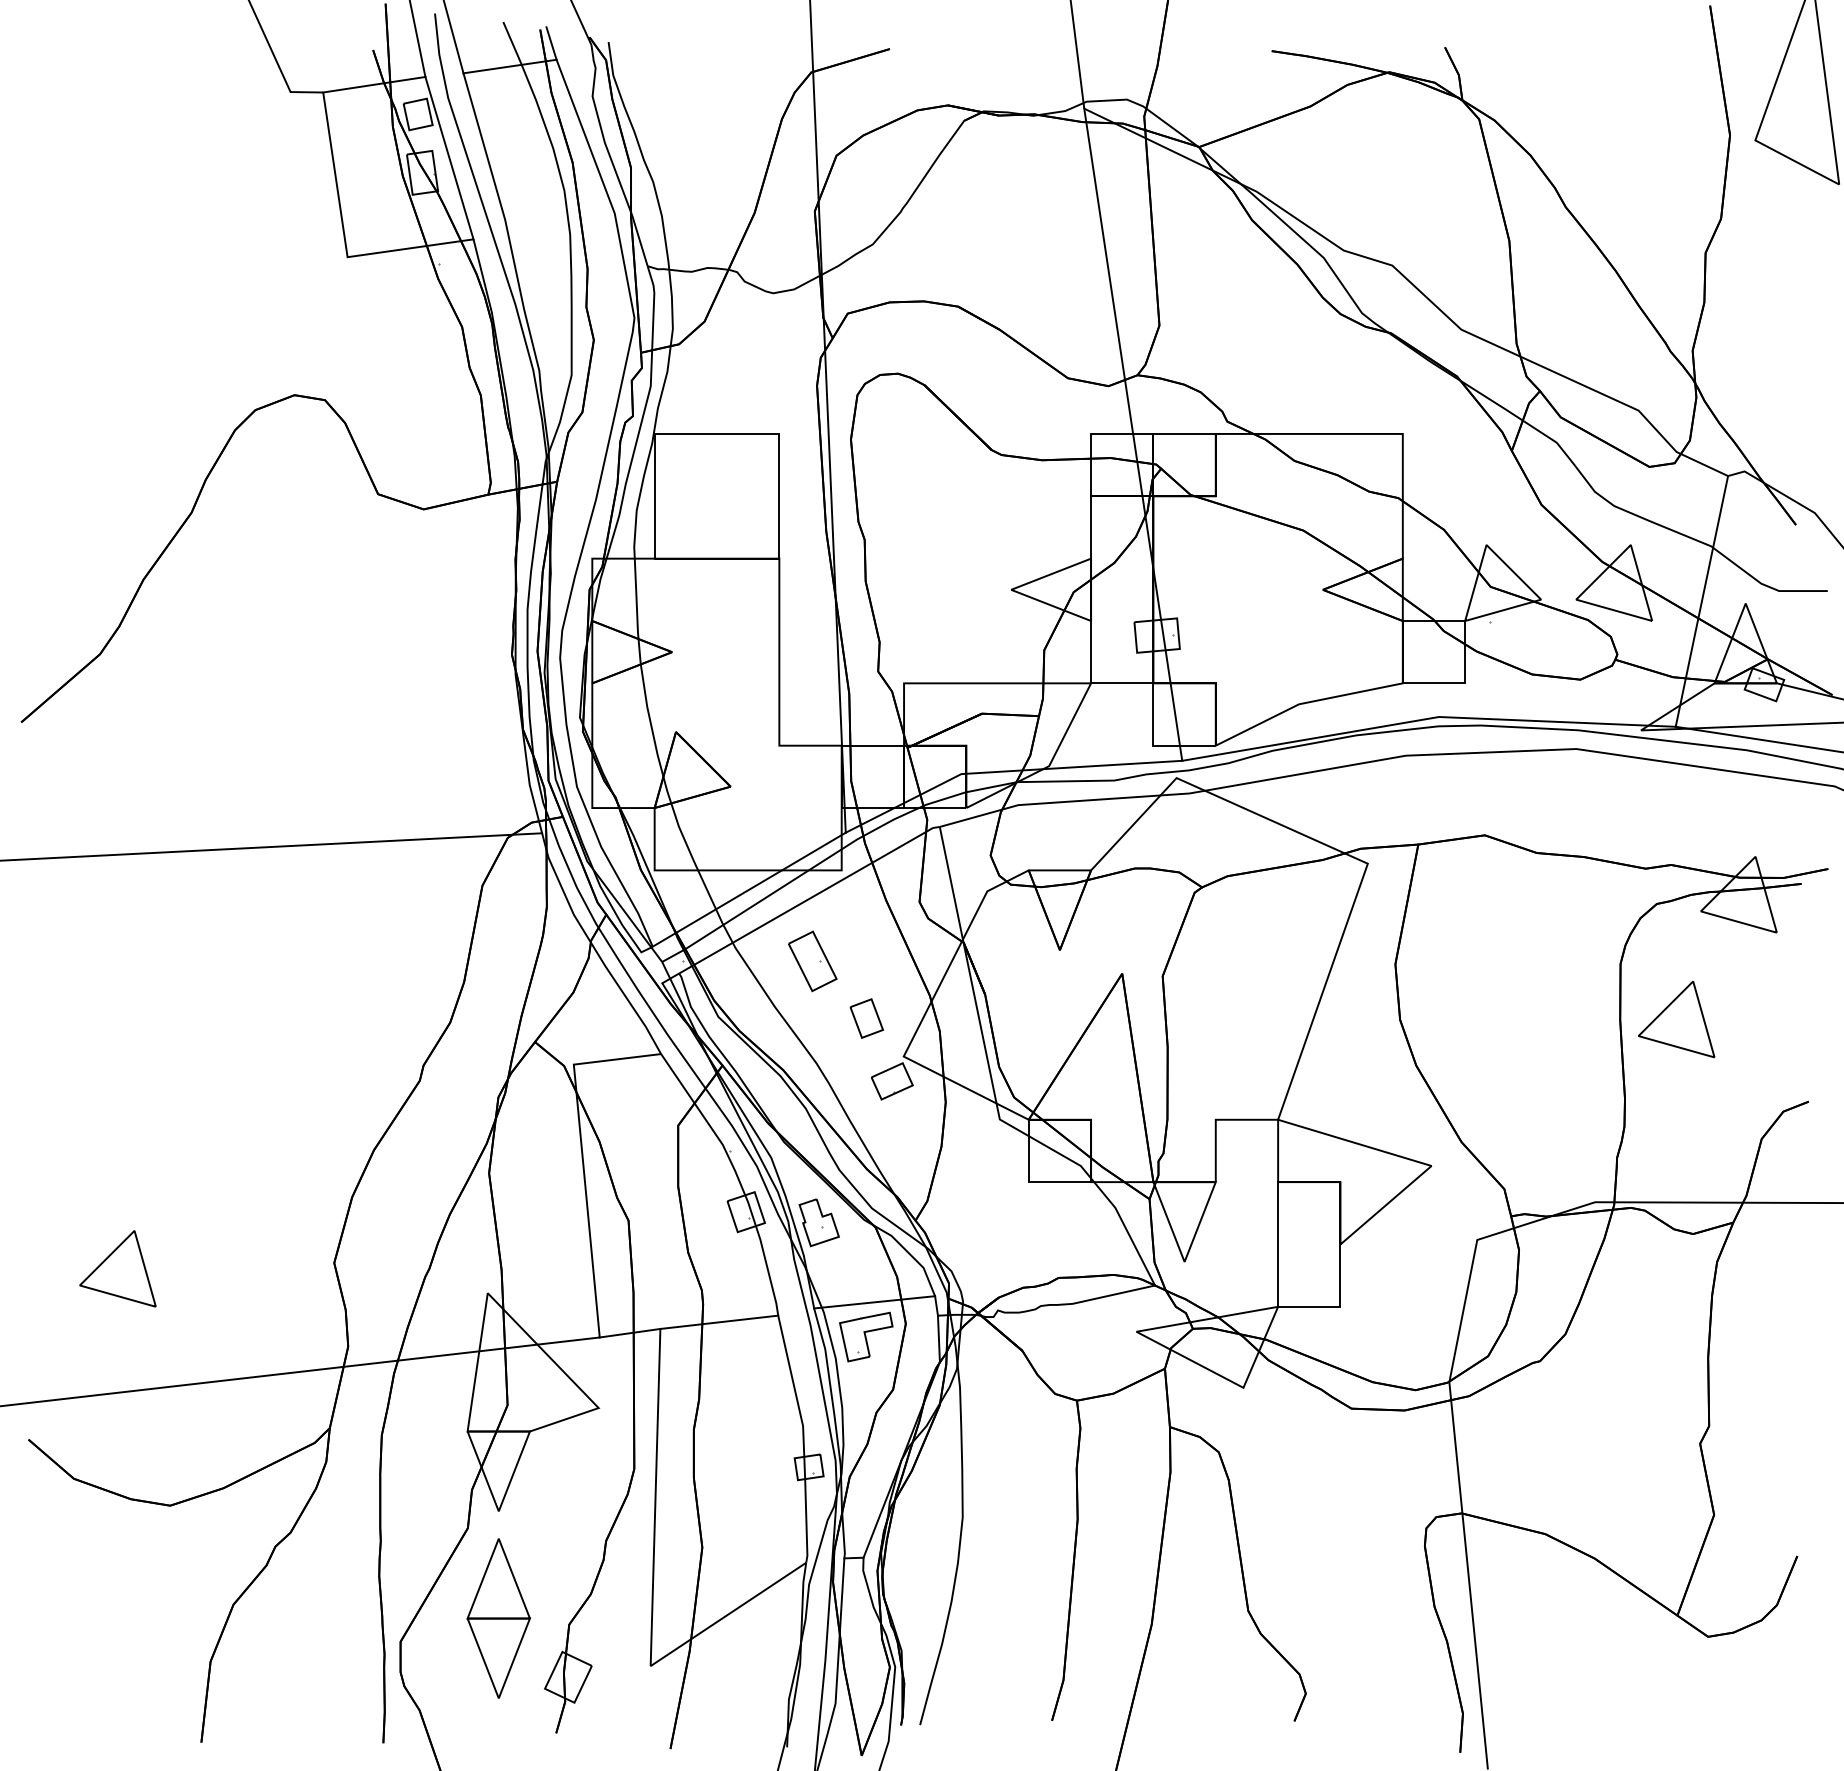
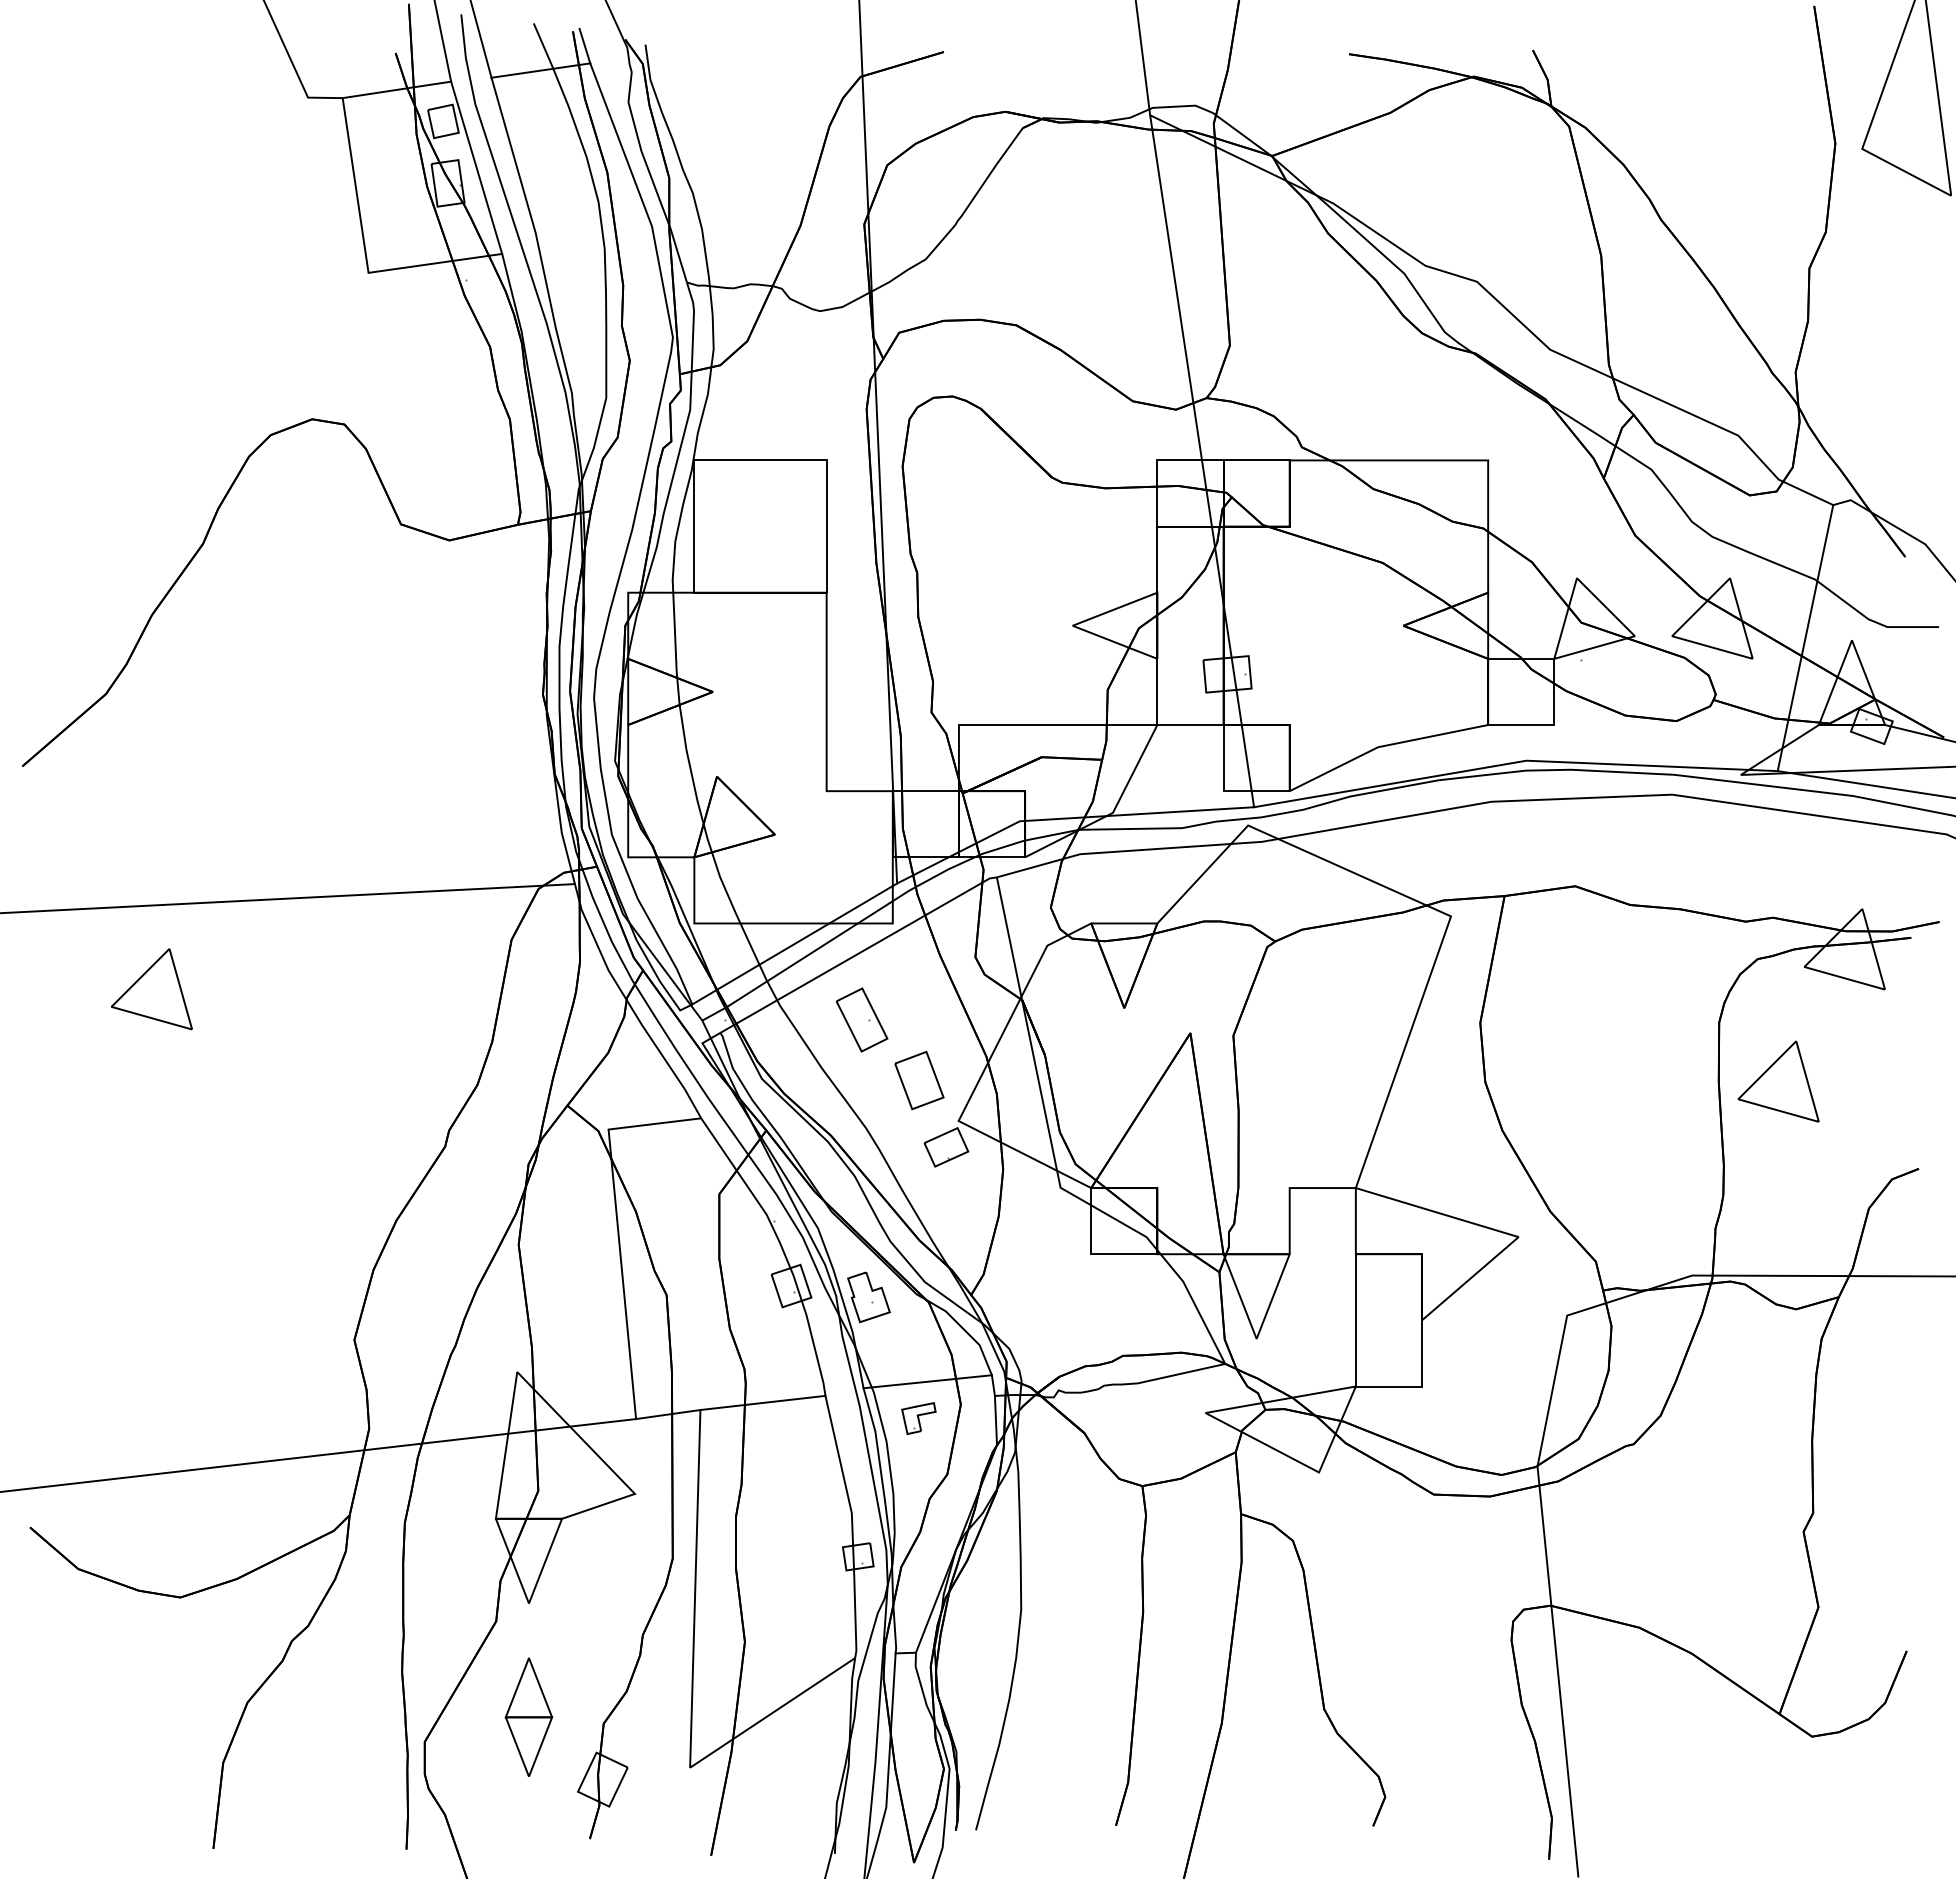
part: (866, 1018) -> (919, 1080), size x1.4
part: (117, 1269) -> (151, 989), moved
part: (865, 1336) -> (918, 1418), size x0.6
part: (498, 1618) -> (528, 1717), size x0.7

